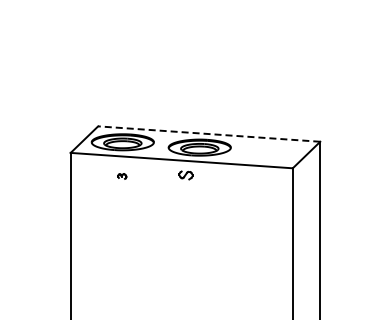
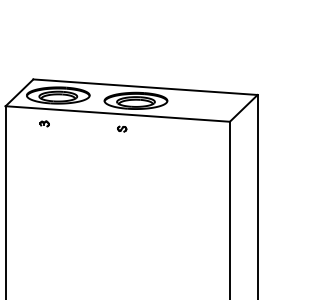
line: (208, 134) -> (144, 87), dashed -> solid
part: (186, 175) -> (122, 129), size x0.62
part: (122, 176) -> (44, 123), moved

